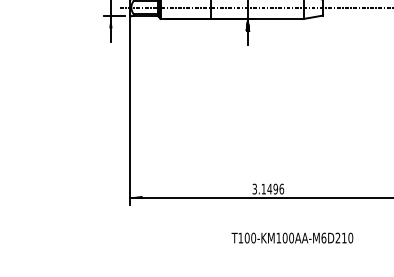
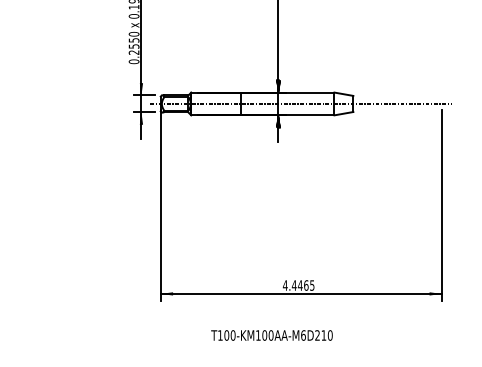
text: (267, 189) -> (298, 285), 3.1496 -> 4.4465
text: (291, 238) -> (271, 335), moved

